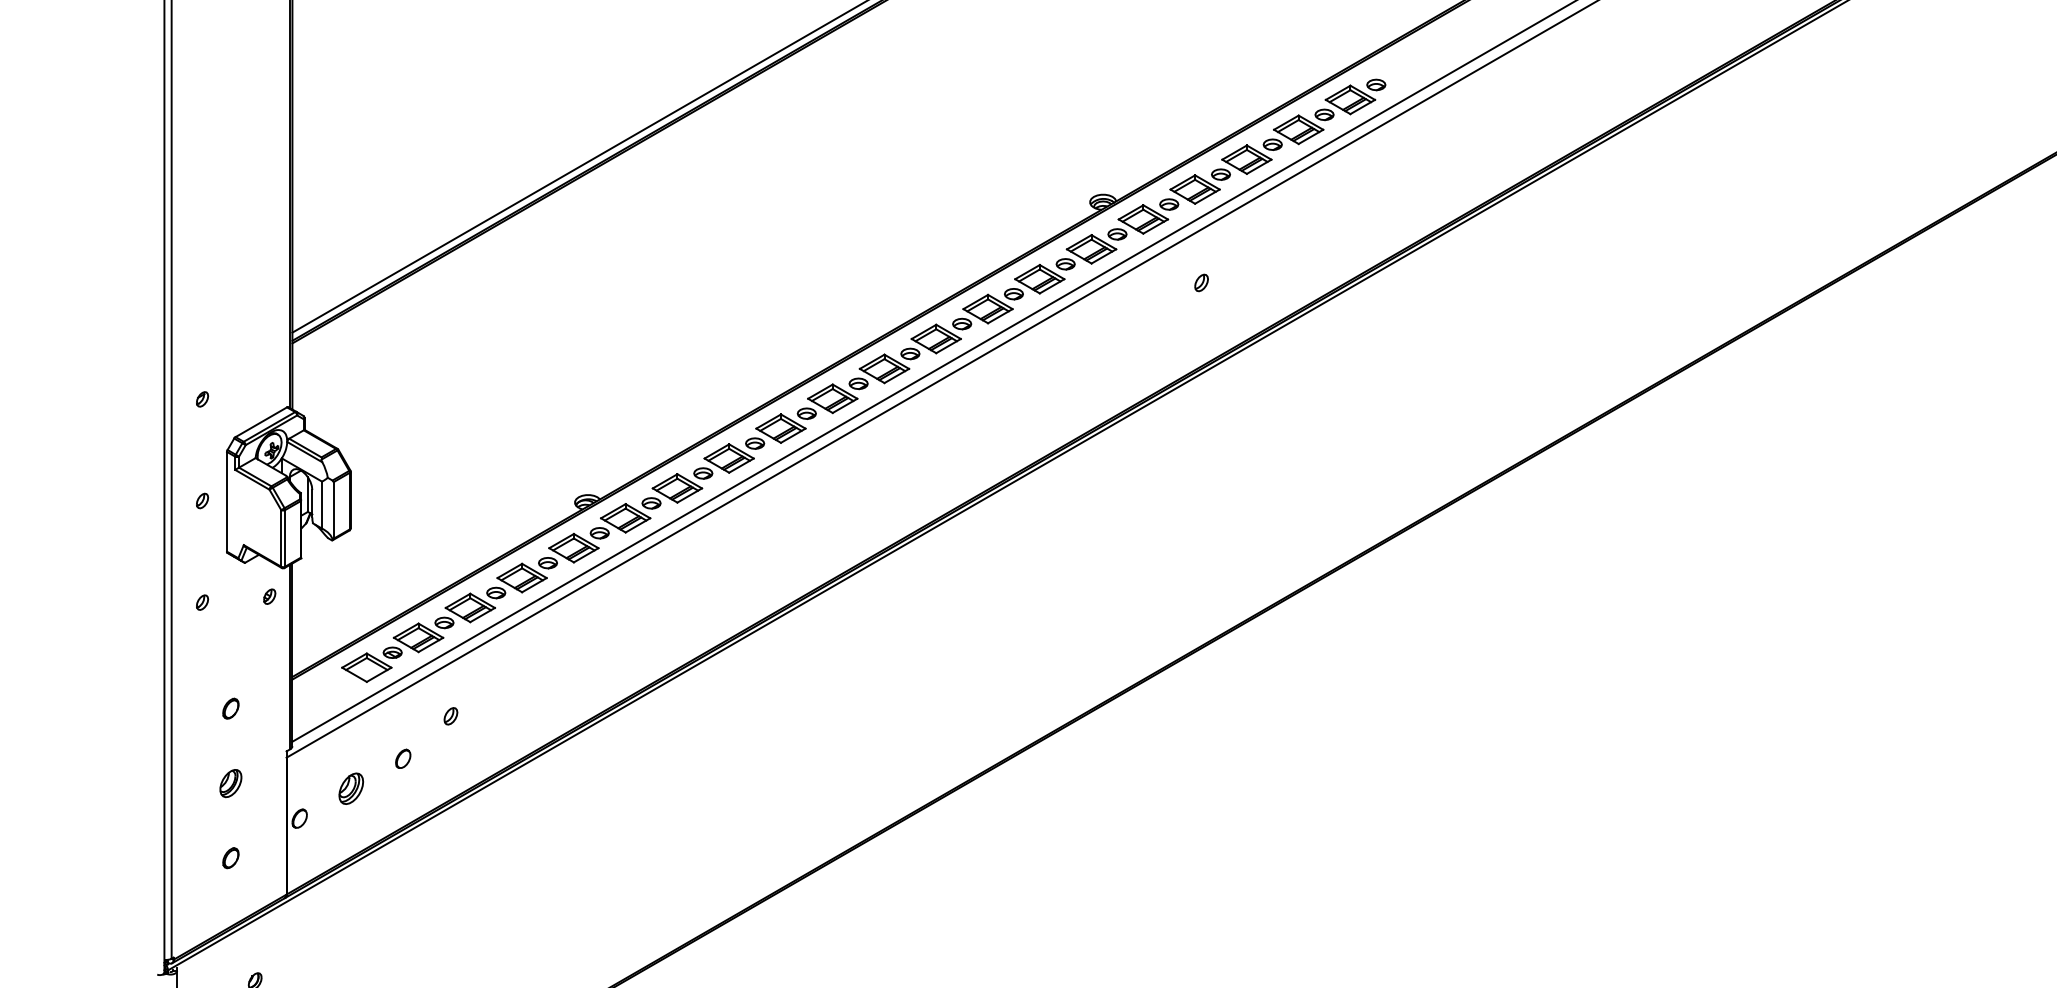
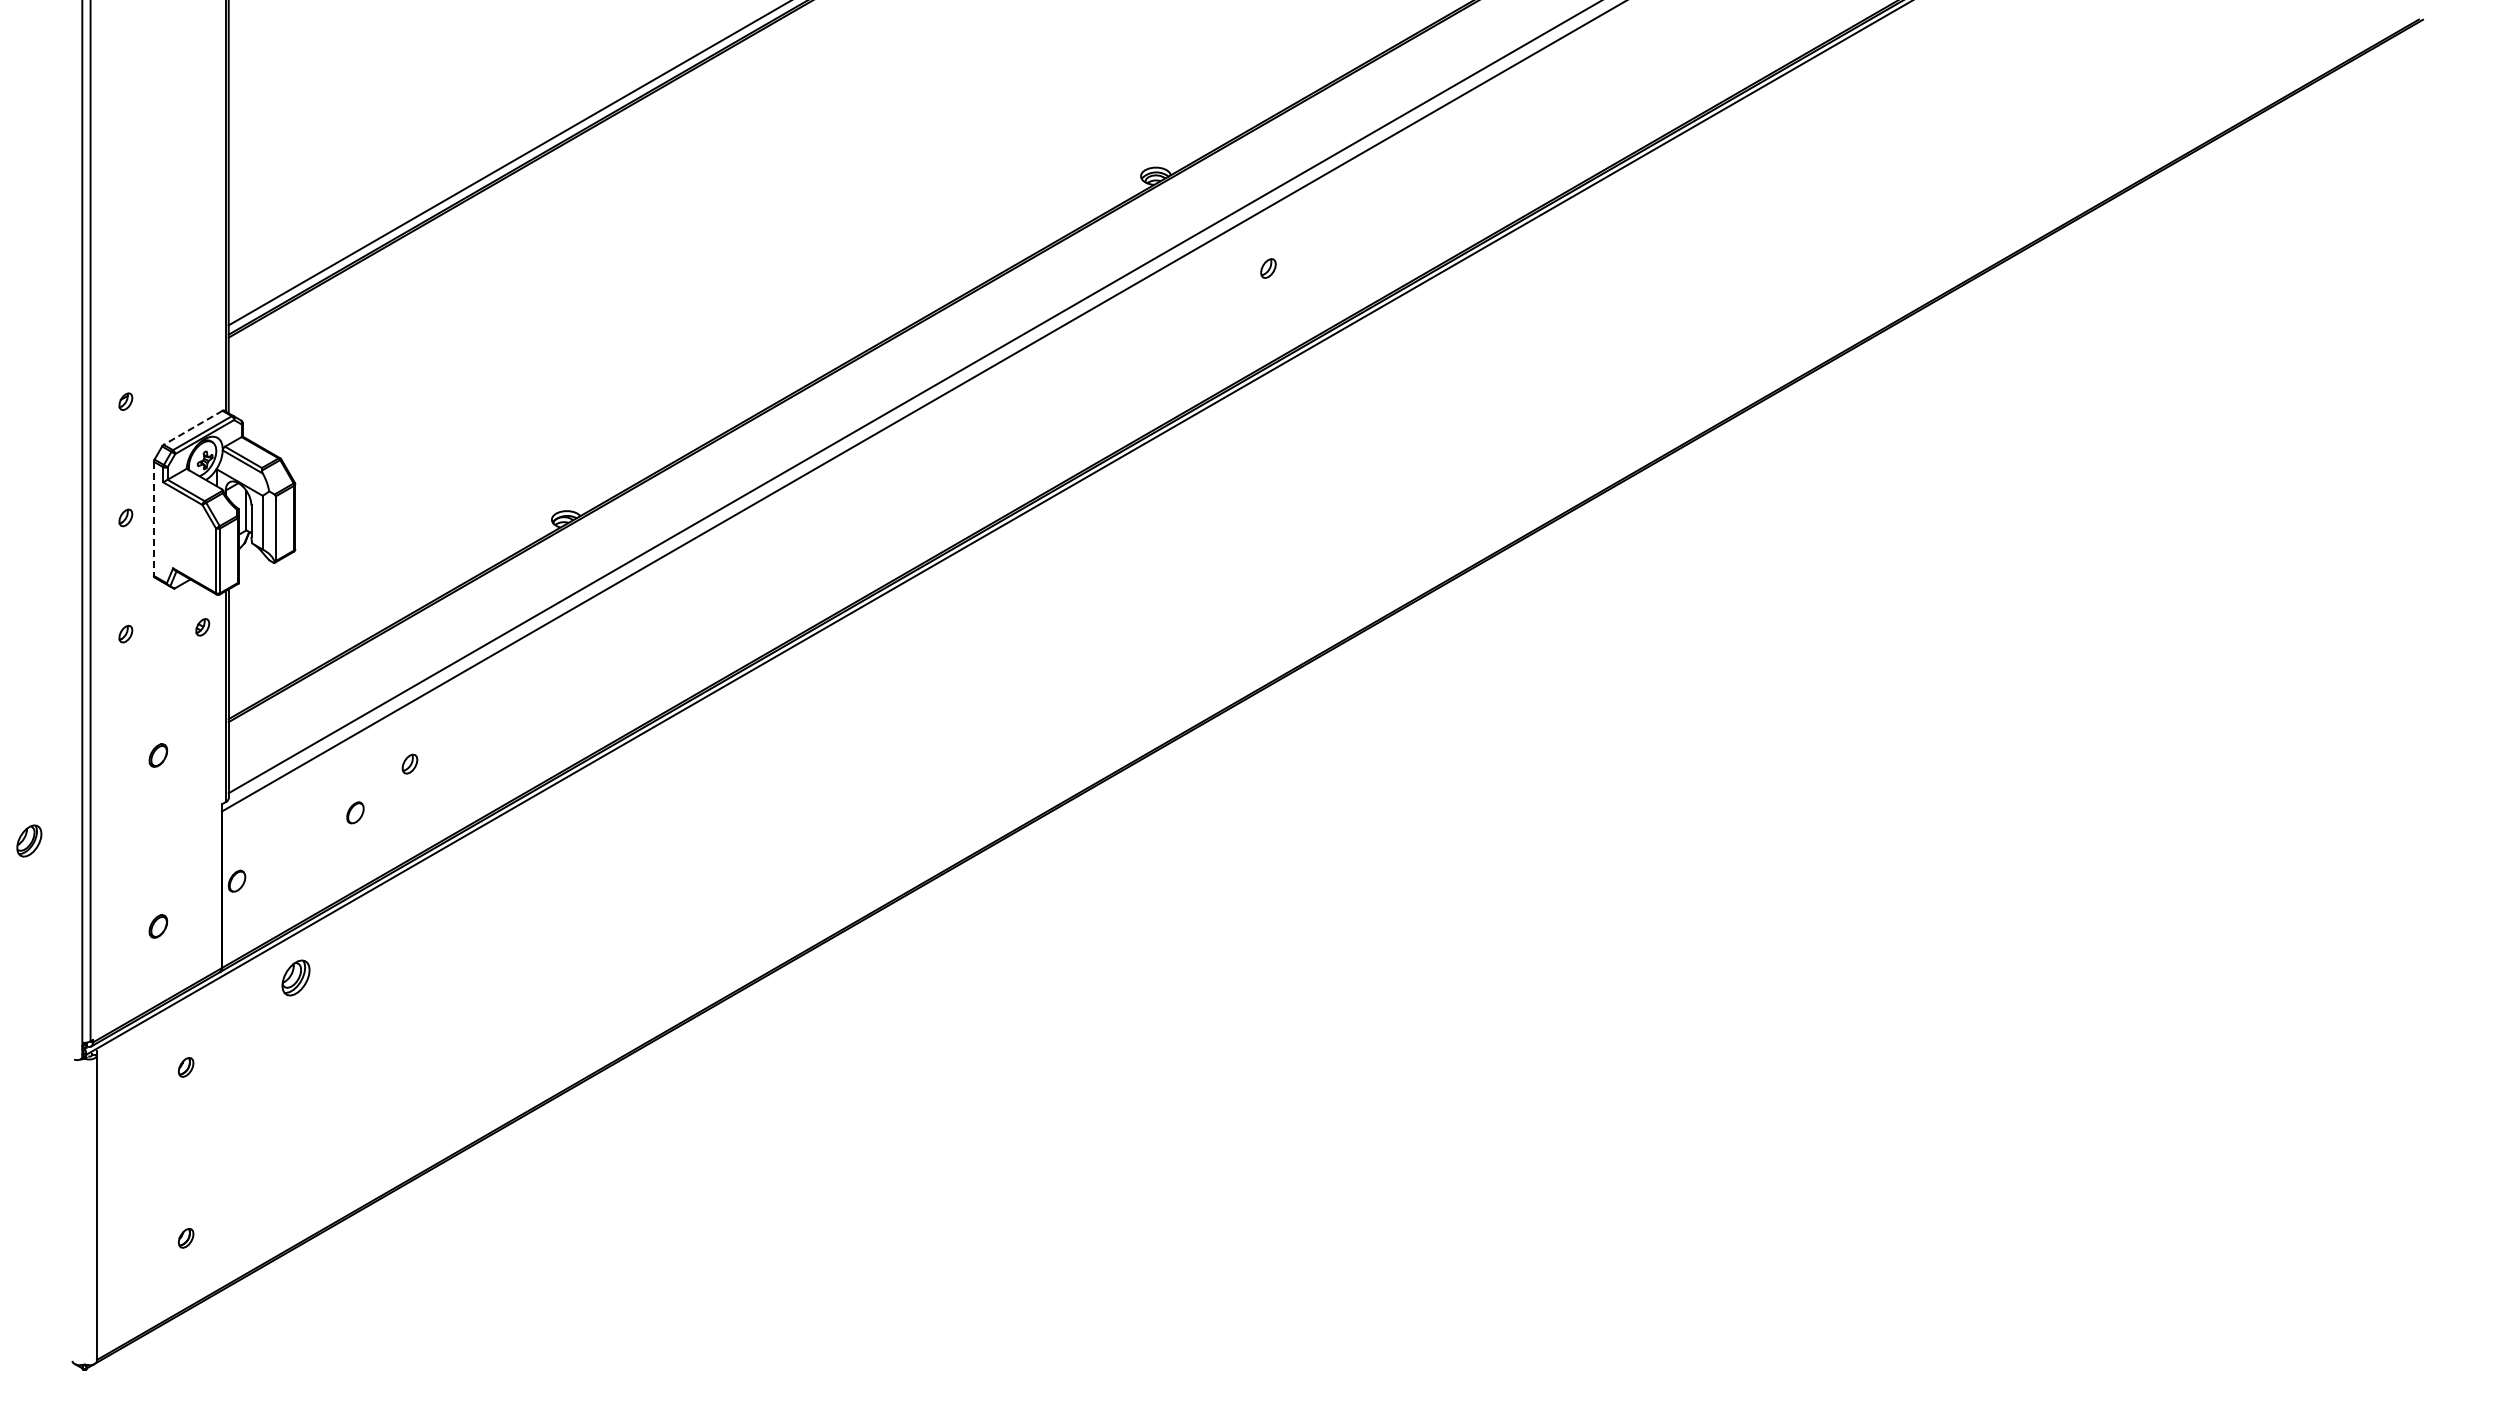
part: (863, 380) -> (881, 380), removed
line: (261, 421) -> (193, 427), solid -> dashed
line: (226, 502) -> (153, 519), solid -> dashed
part: (231, 783) -> (29, 840), moved
part: (350, 788) -> (295, 977), moved

